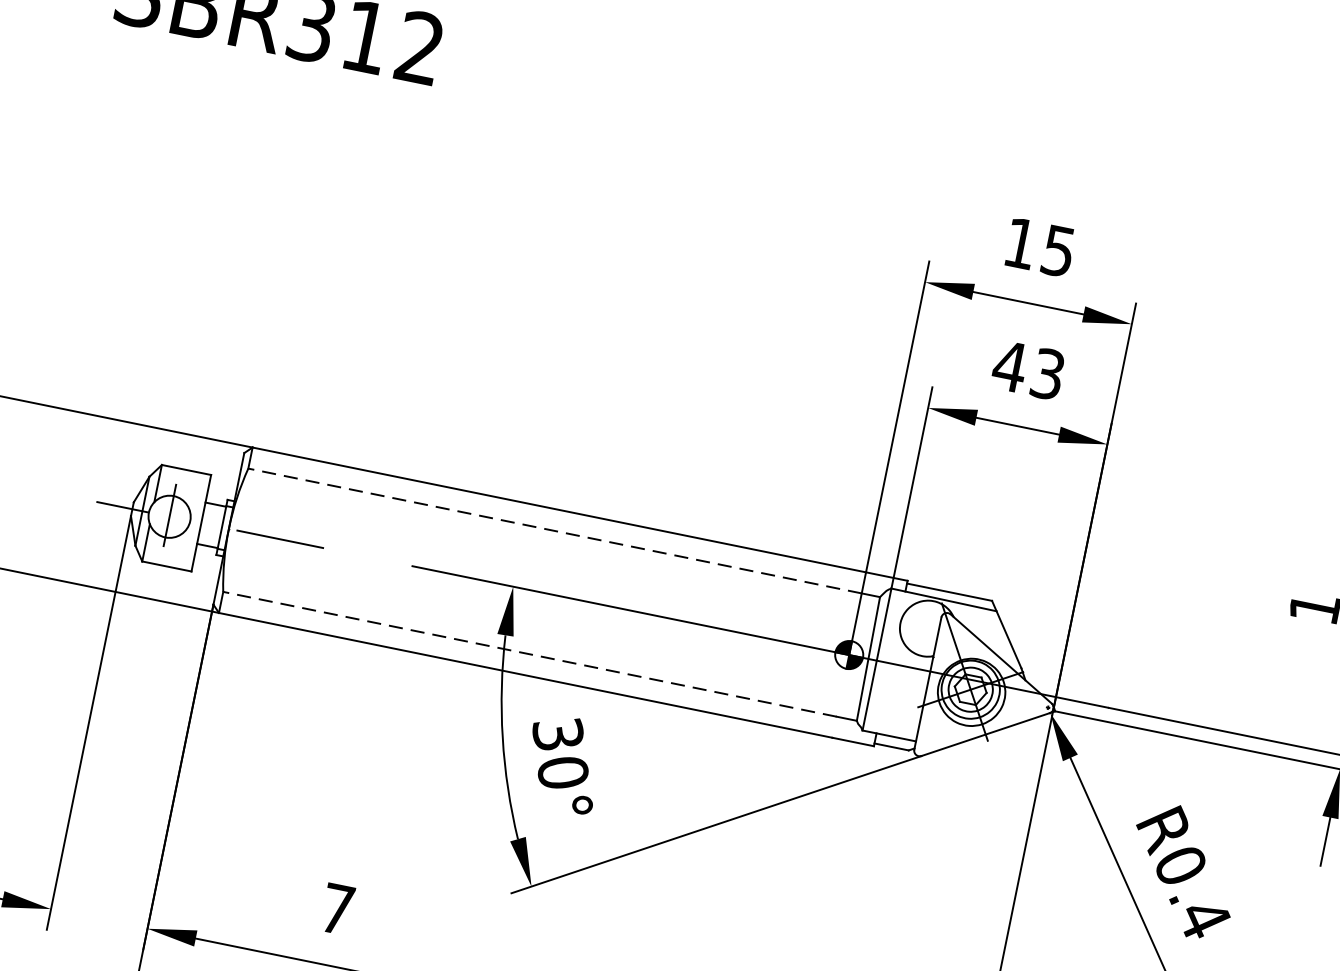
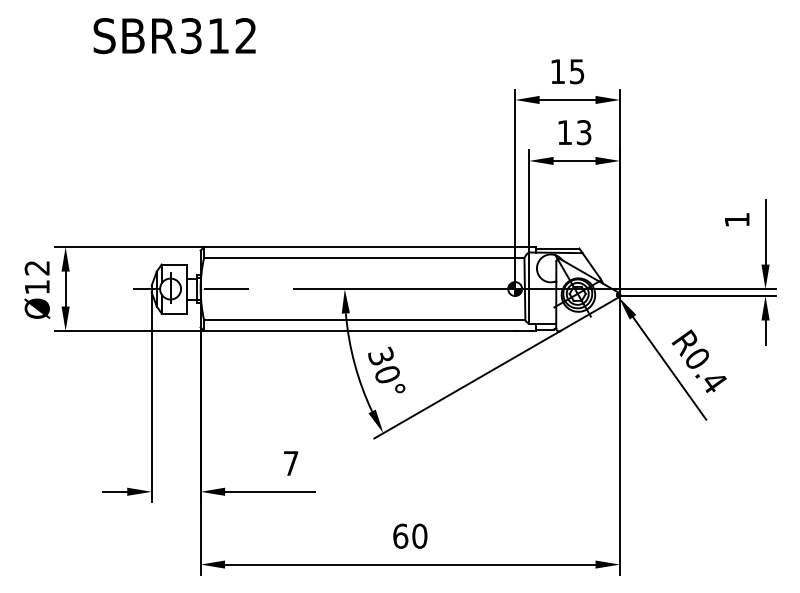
text: (1009, 366) -> (564, 132), 43 -> 13
line: (554, 530) -> (359, 257), dashed -> solid
line: (529, 654) -> (359, 320), dashed -> solid

